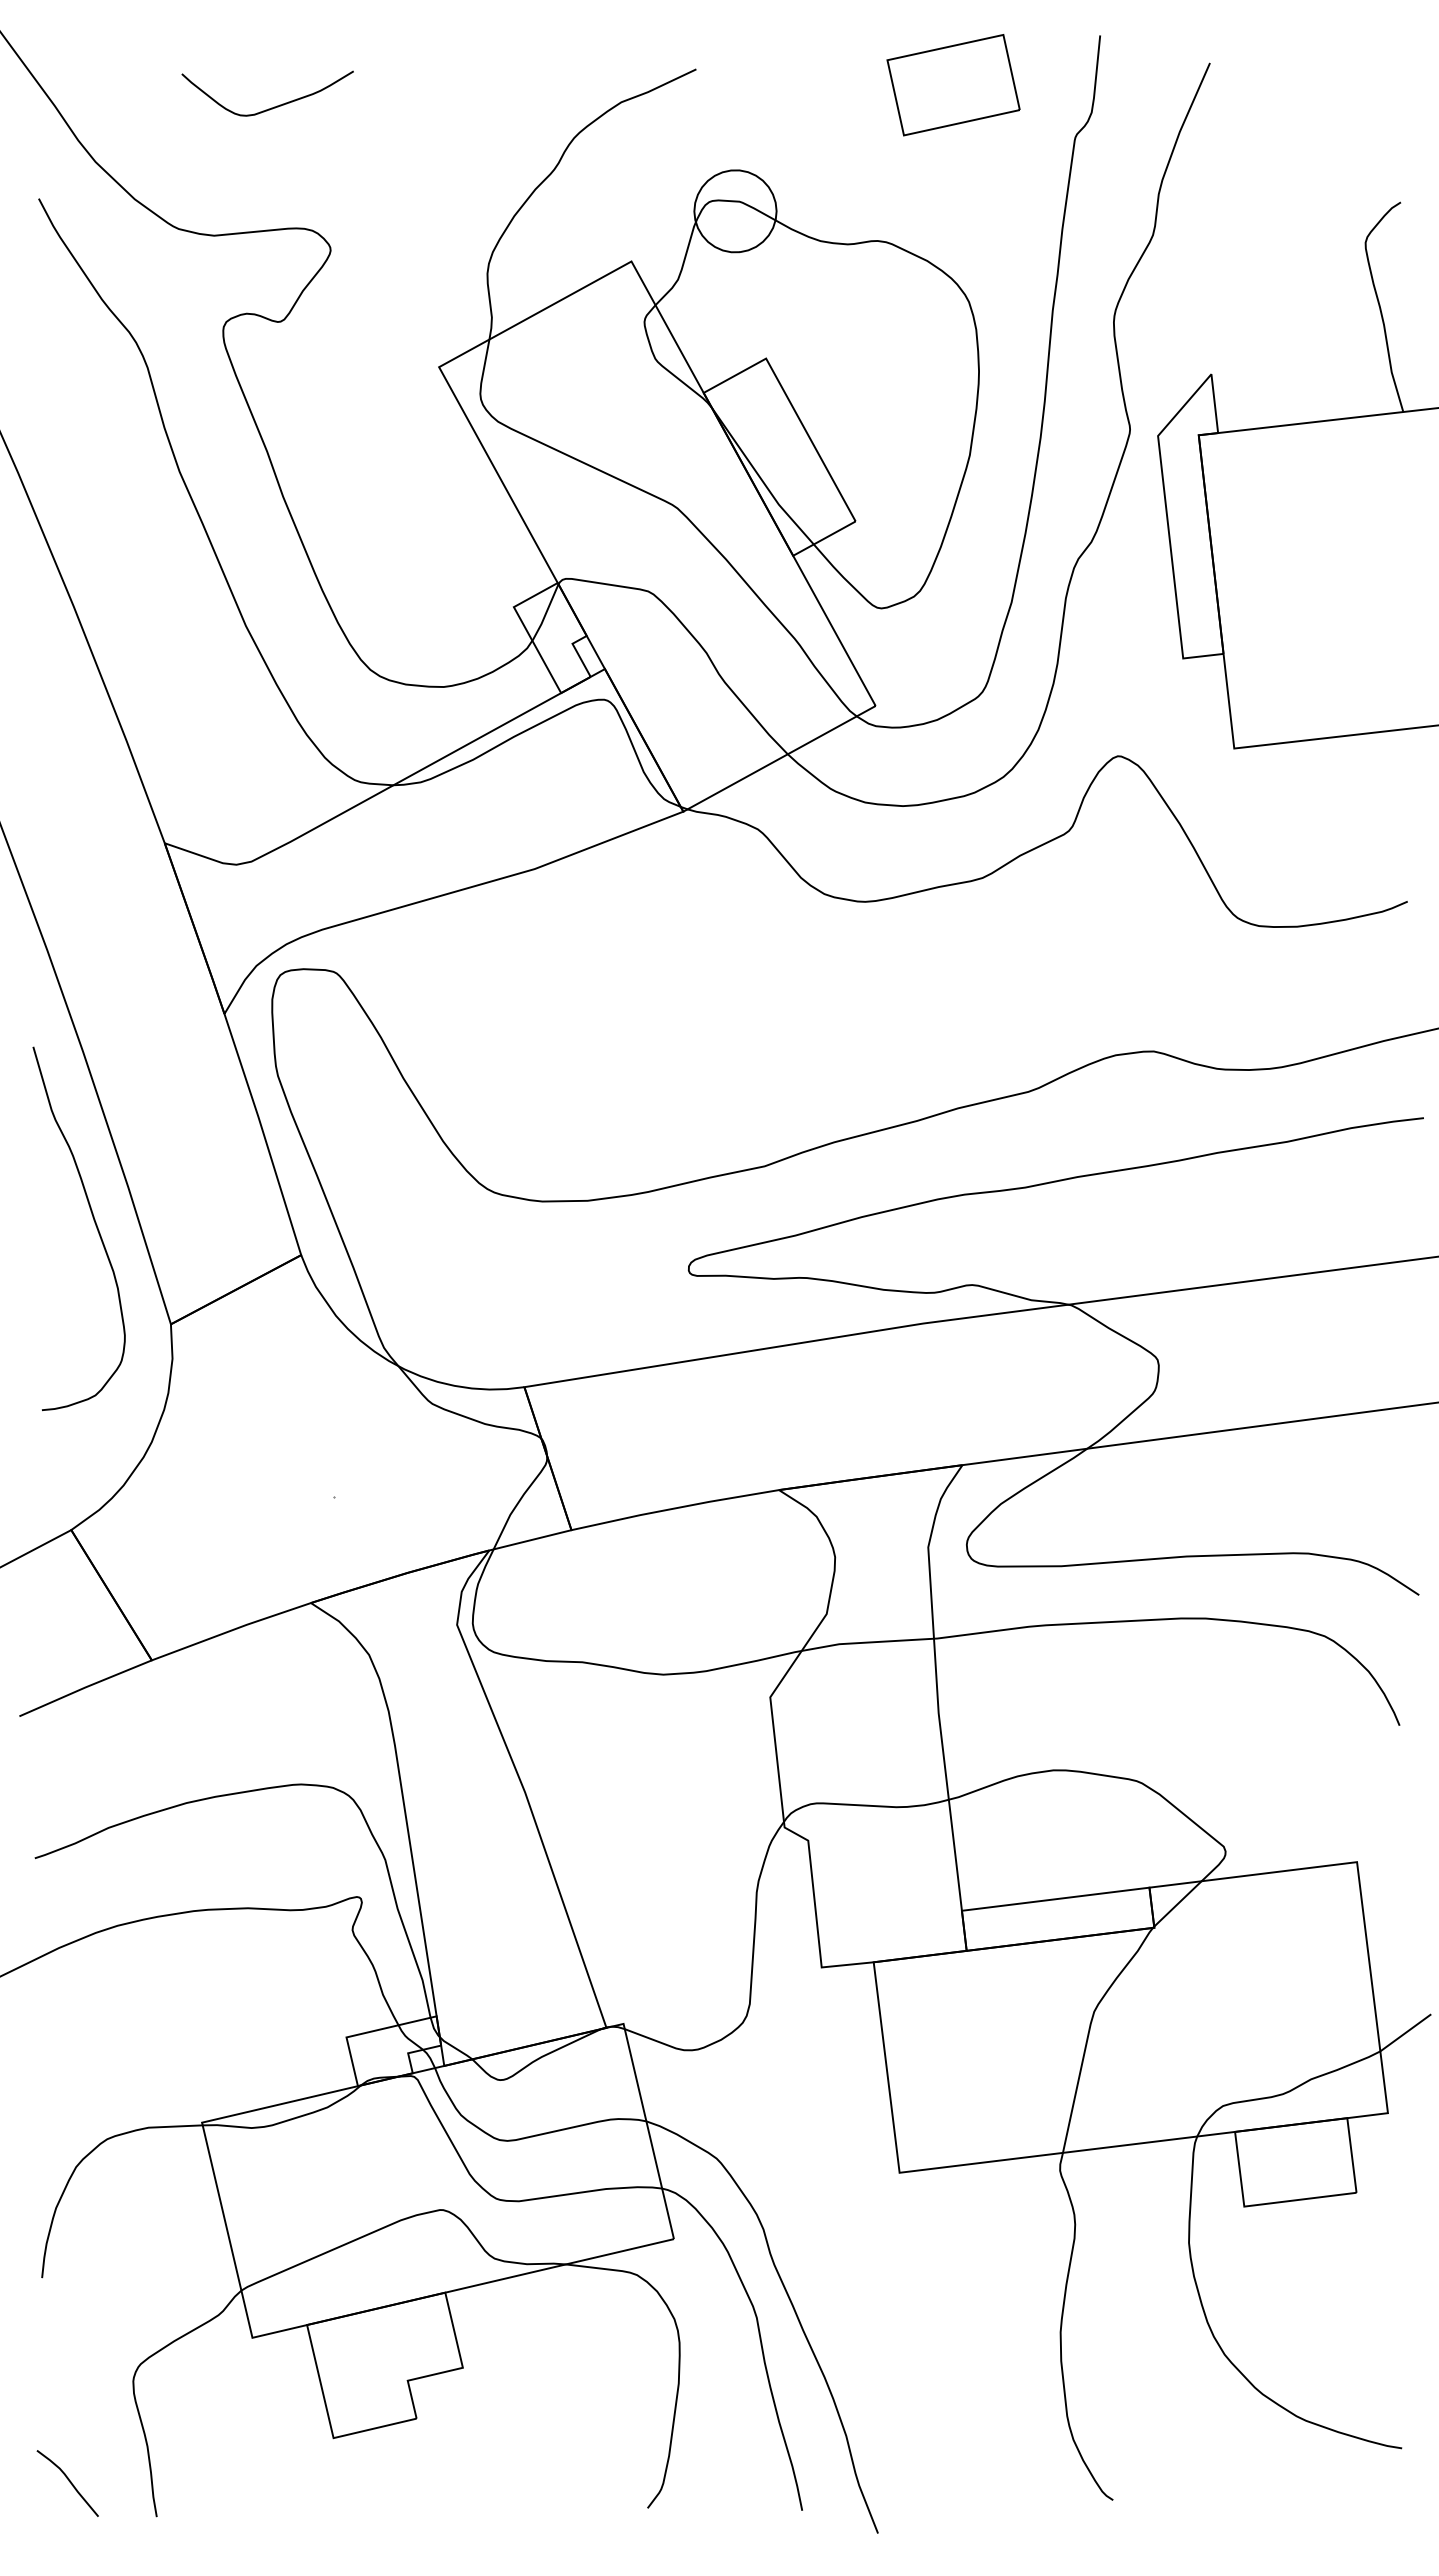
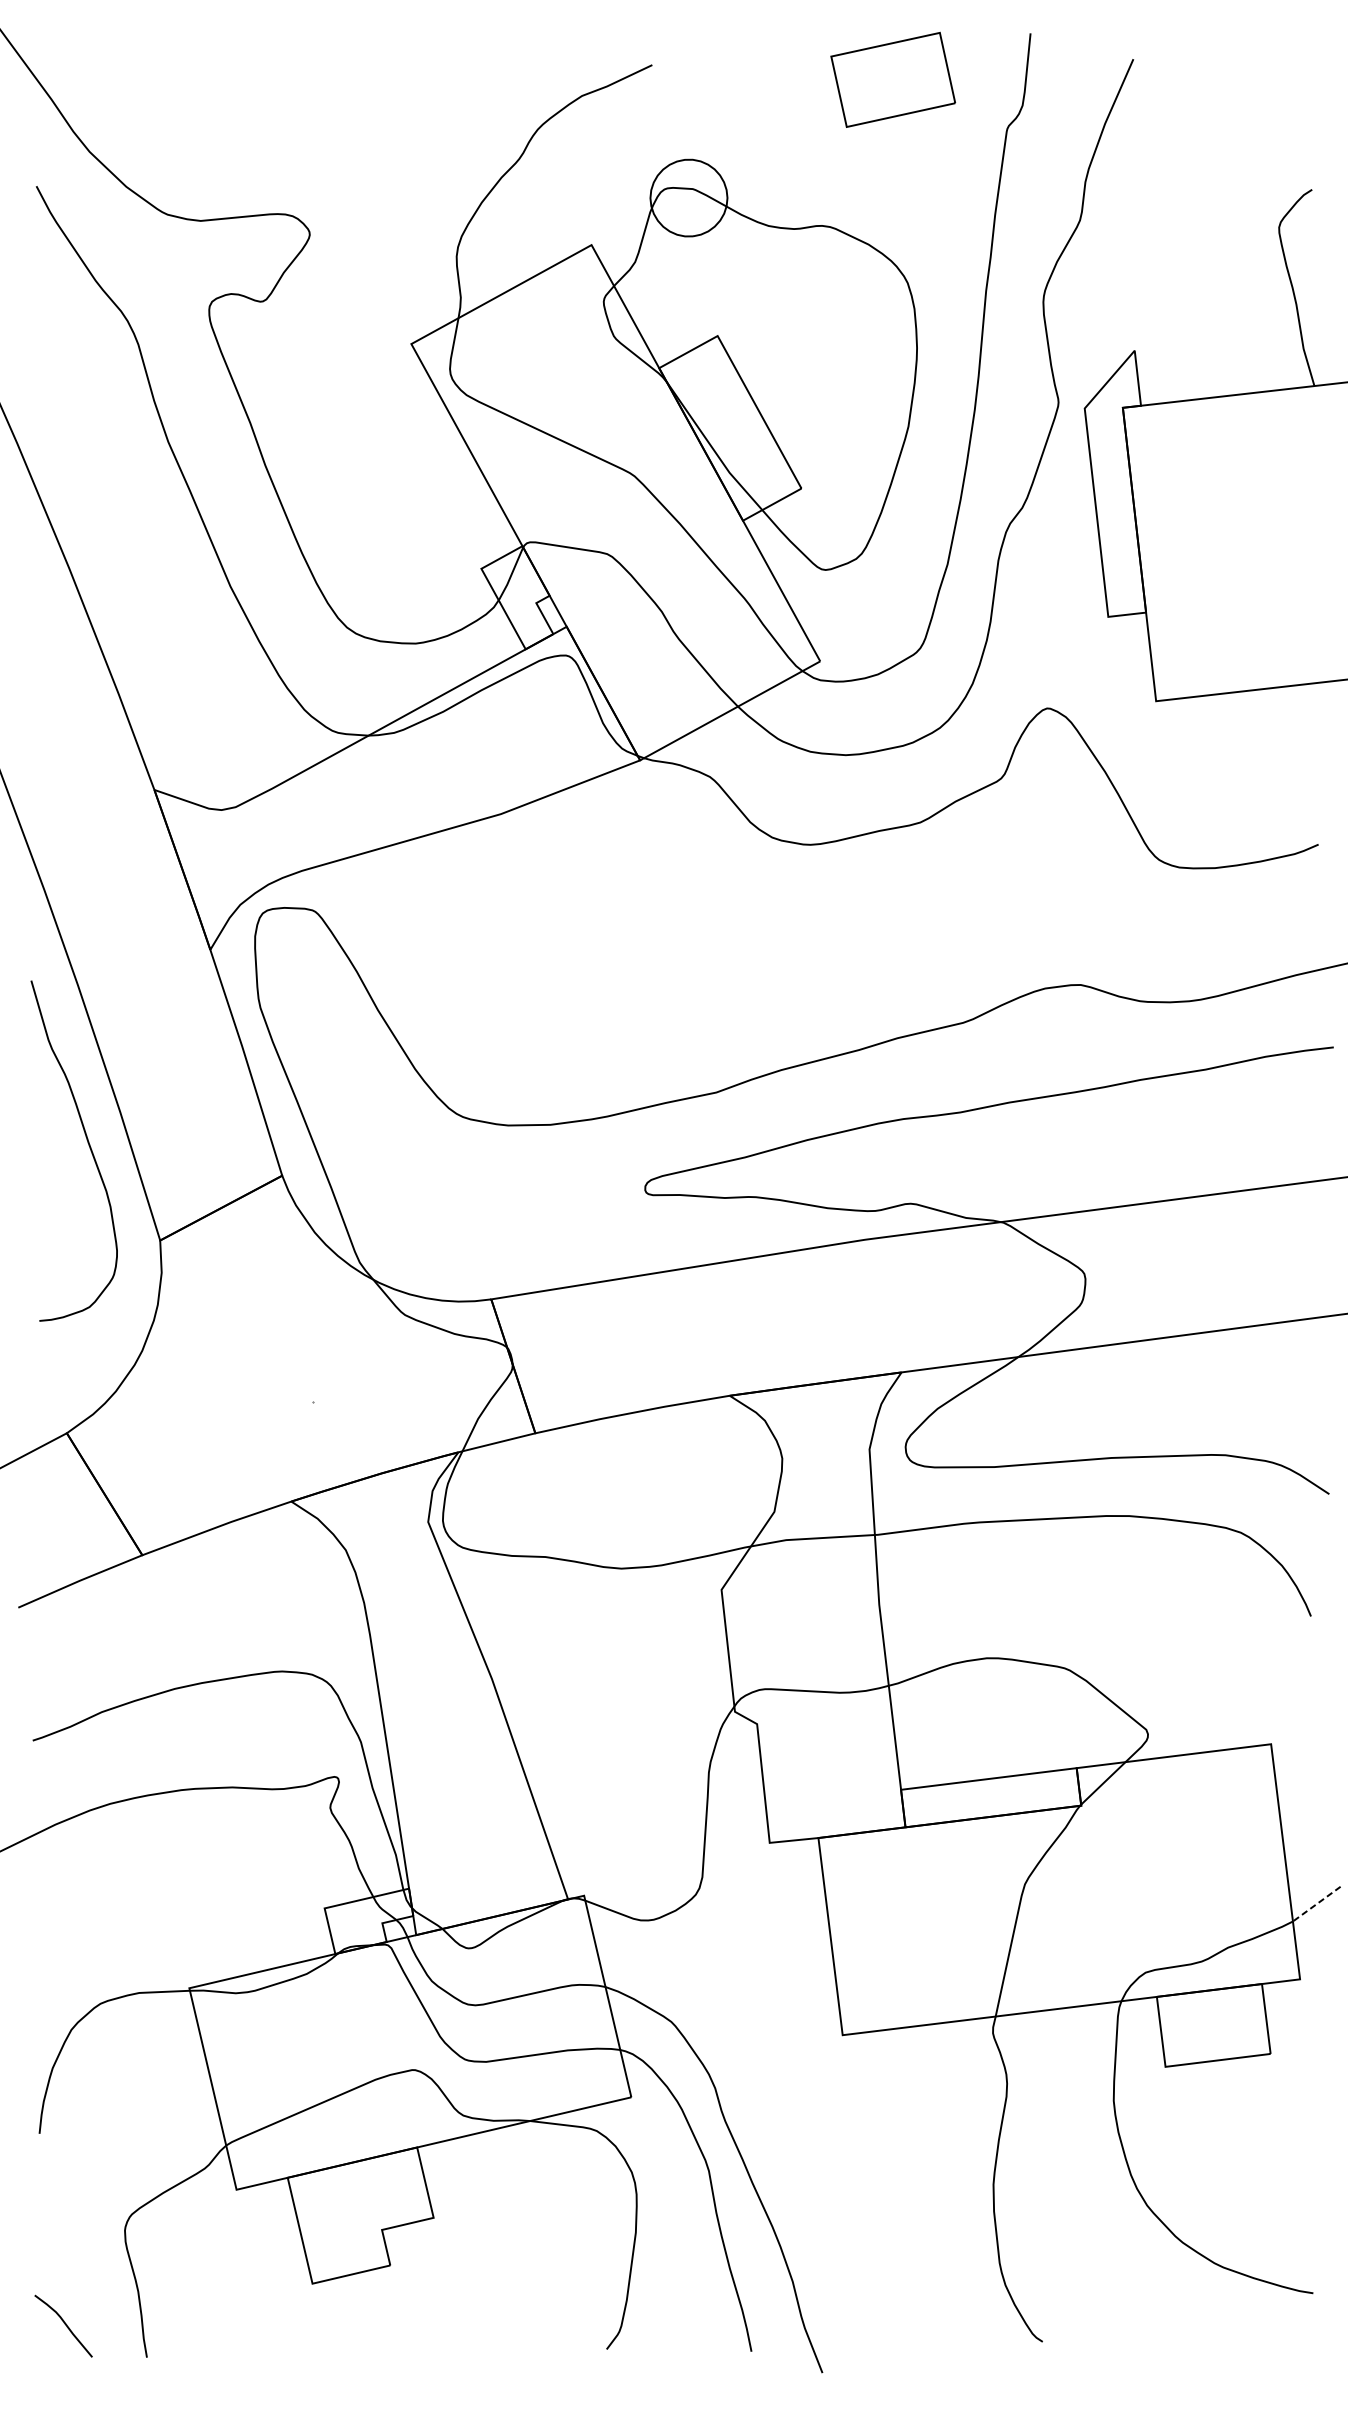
curve: (271, 107) -> (254, 100), removed
line: (1405, 2033) -> (1316, 1904), solid -> dashed

